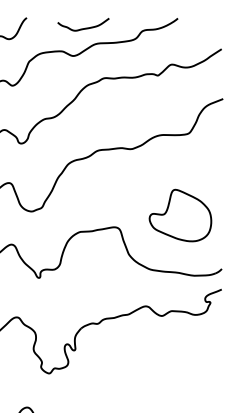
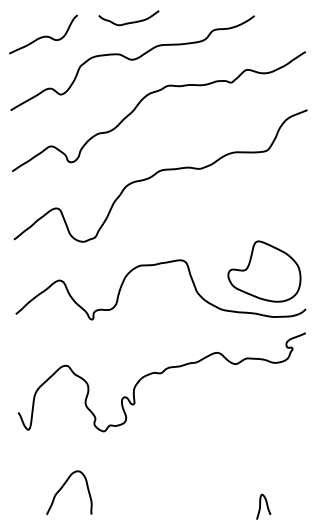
curve: (83, 28) -> (128, 22), moved
part: (180, 215) -> (264, 271), moved

